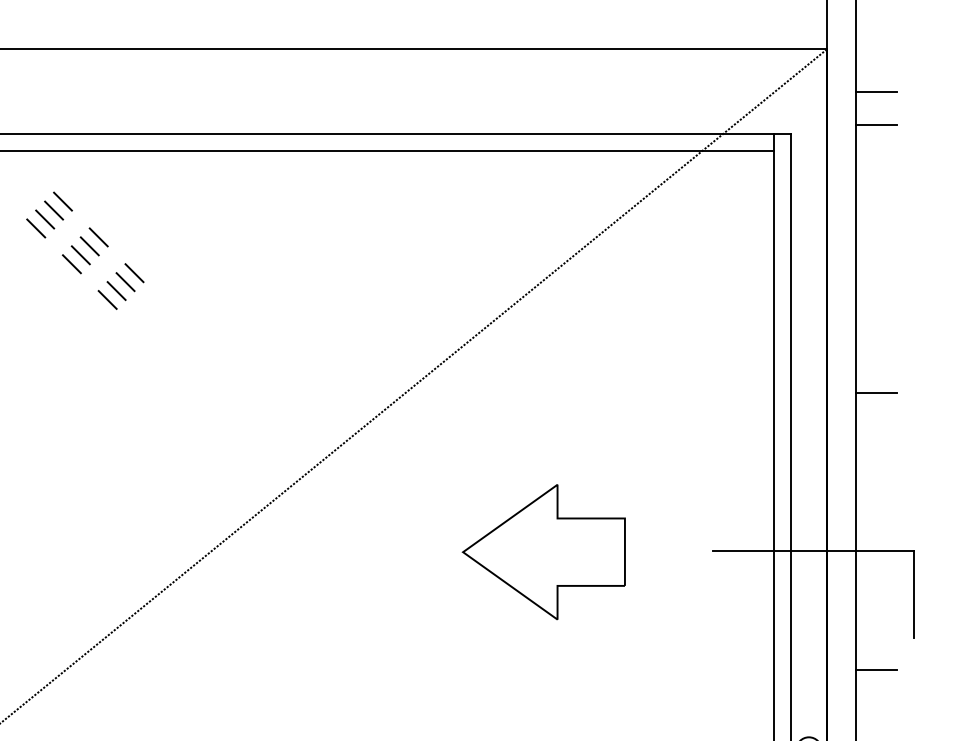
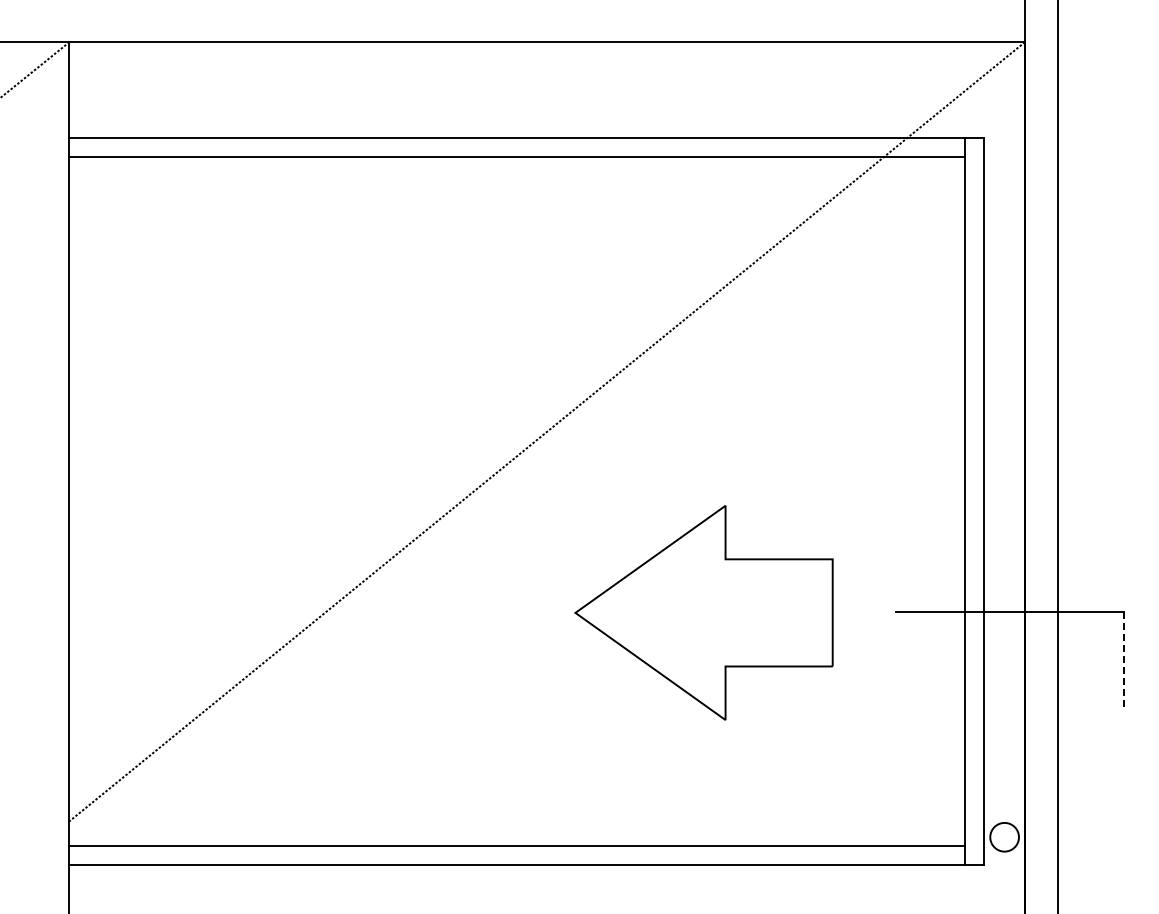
line: (876, 91) -> (1081, 89), removed
line: (876, 125) -> (1081, 128), removed
part: (85, 250) -> (183, 270), removed
line: (876, 393) -> (1081, 432), removed
part: (543, 551) -> (703, 612), size x1.4
line: (914, 594) -> (1124, 660), solid -> dashed
line: (876, 669) -> (1081, 746), removed

